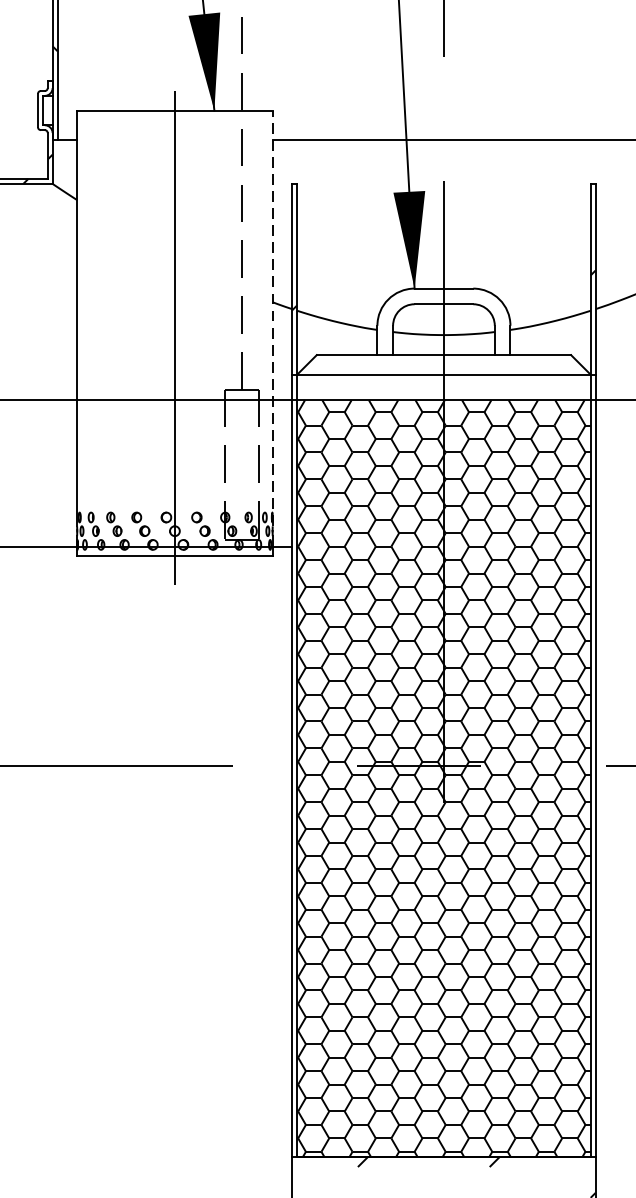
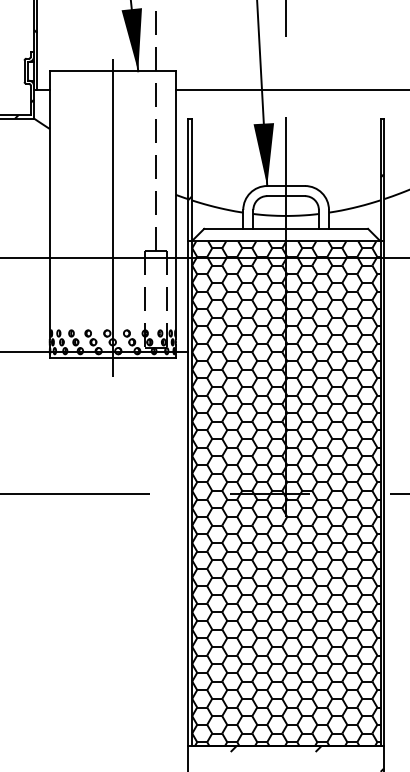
line: (272, 318) -> (175, 205), dashed -> solid
hatch: (442, 387) -> (285, 249), added

